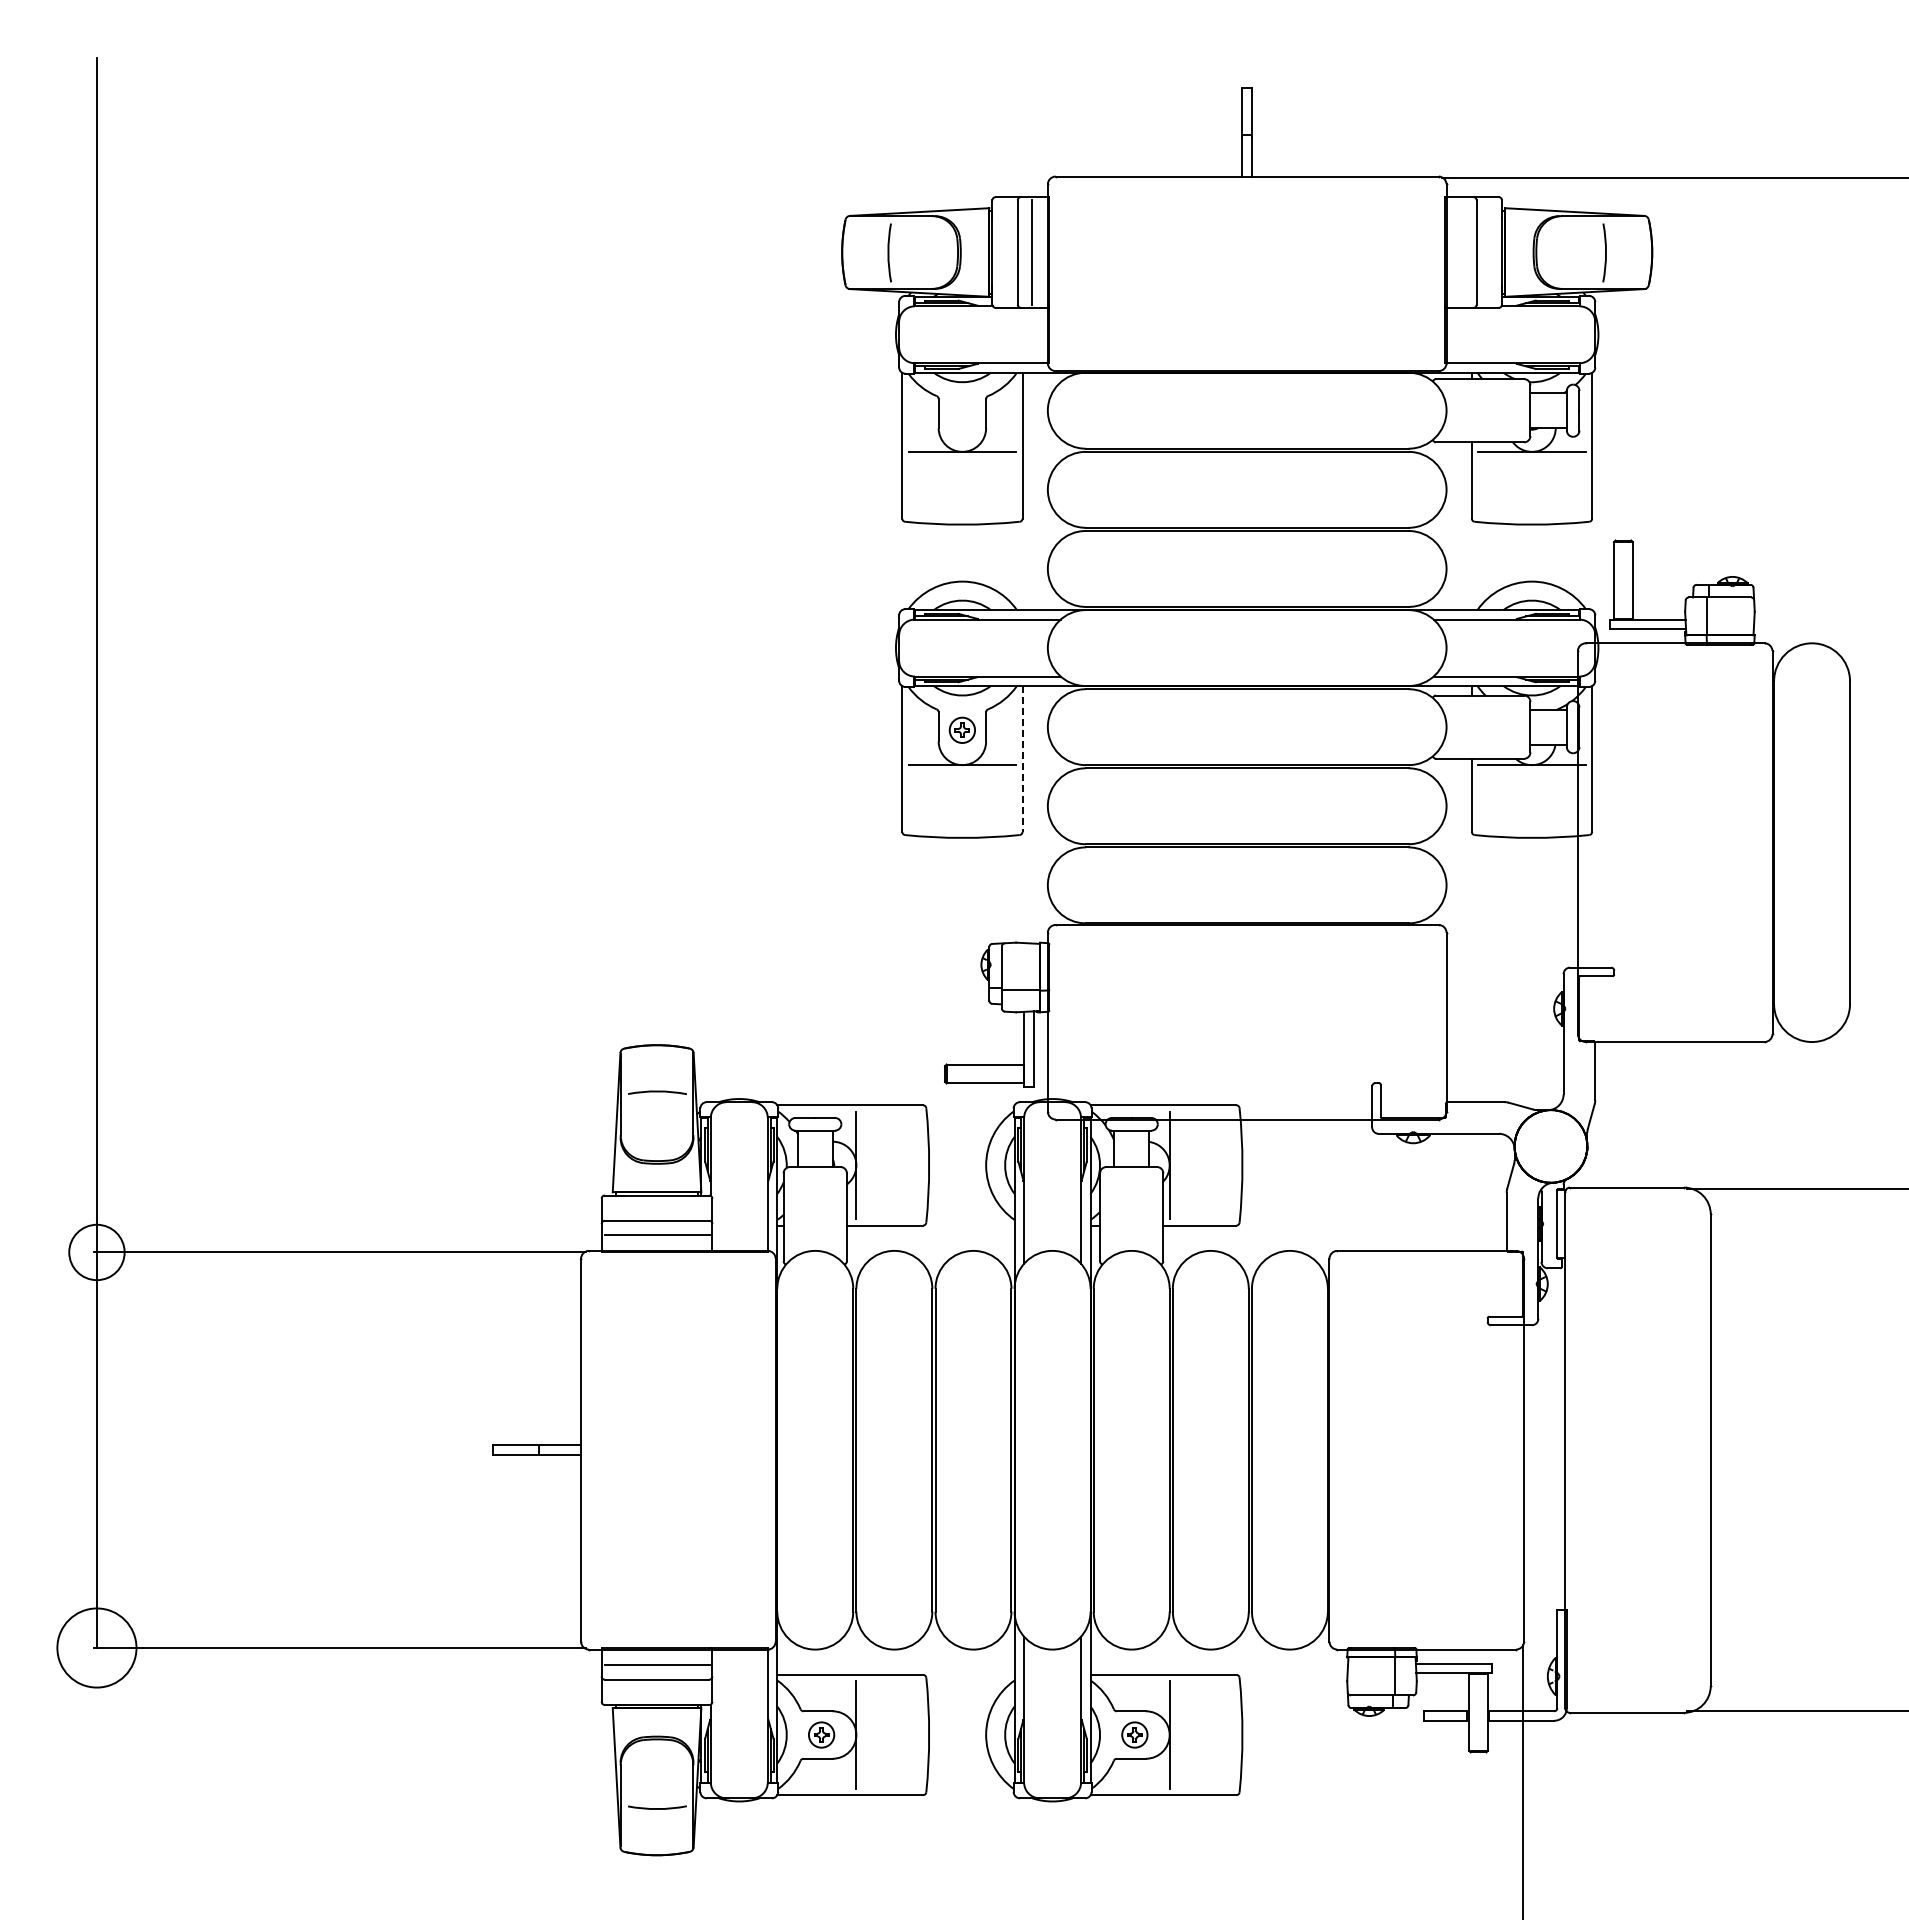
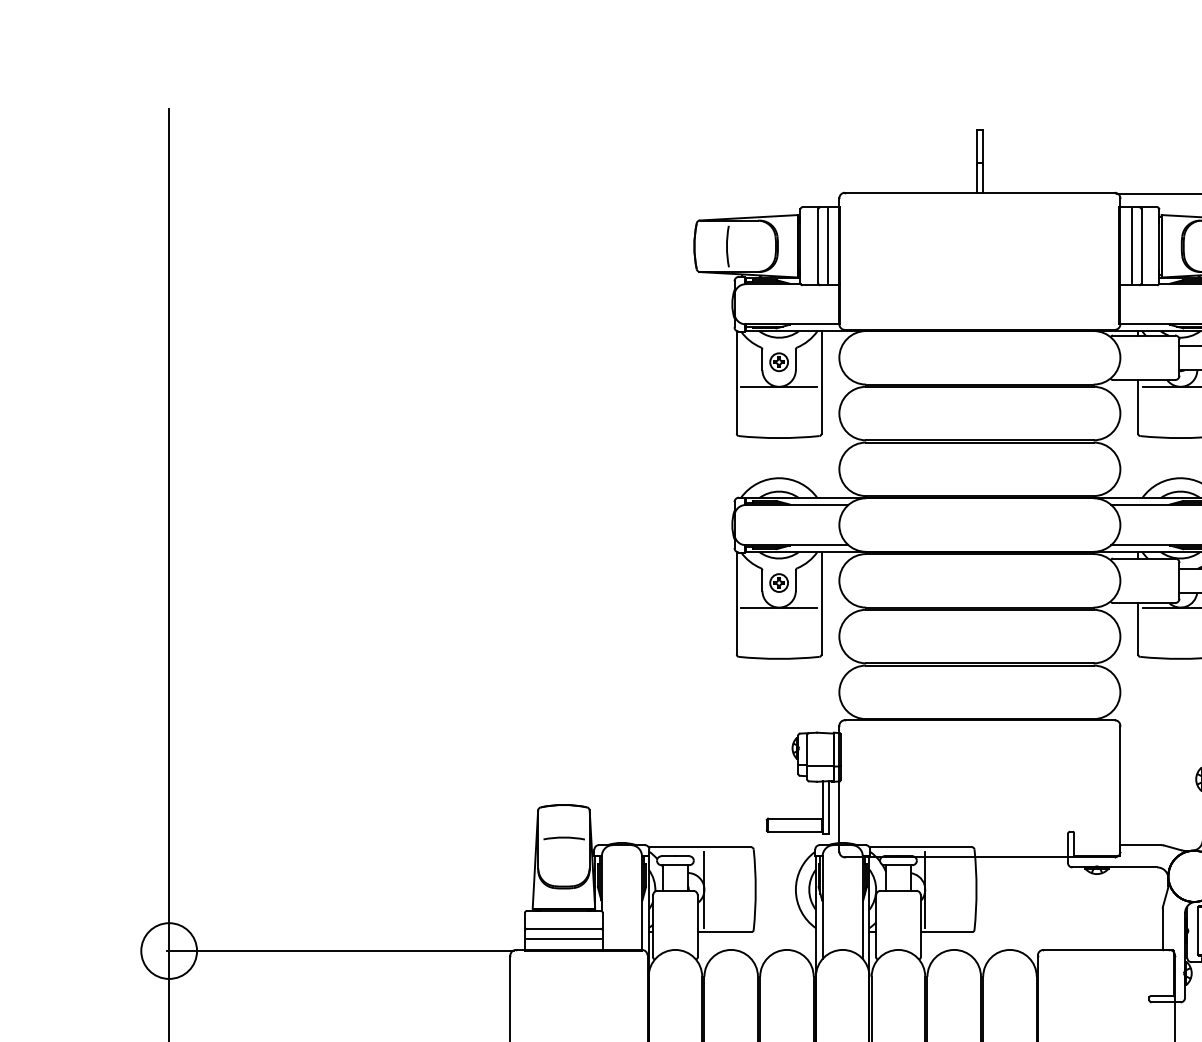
line: (1462, 252) -> (1131, 246), added
part: (961, 416) -> (778, 361), added
line: (1022, 758) -> (821, 602), dashed -> solid
circle: (96, 1252) -> (168, 951), size x1.43

